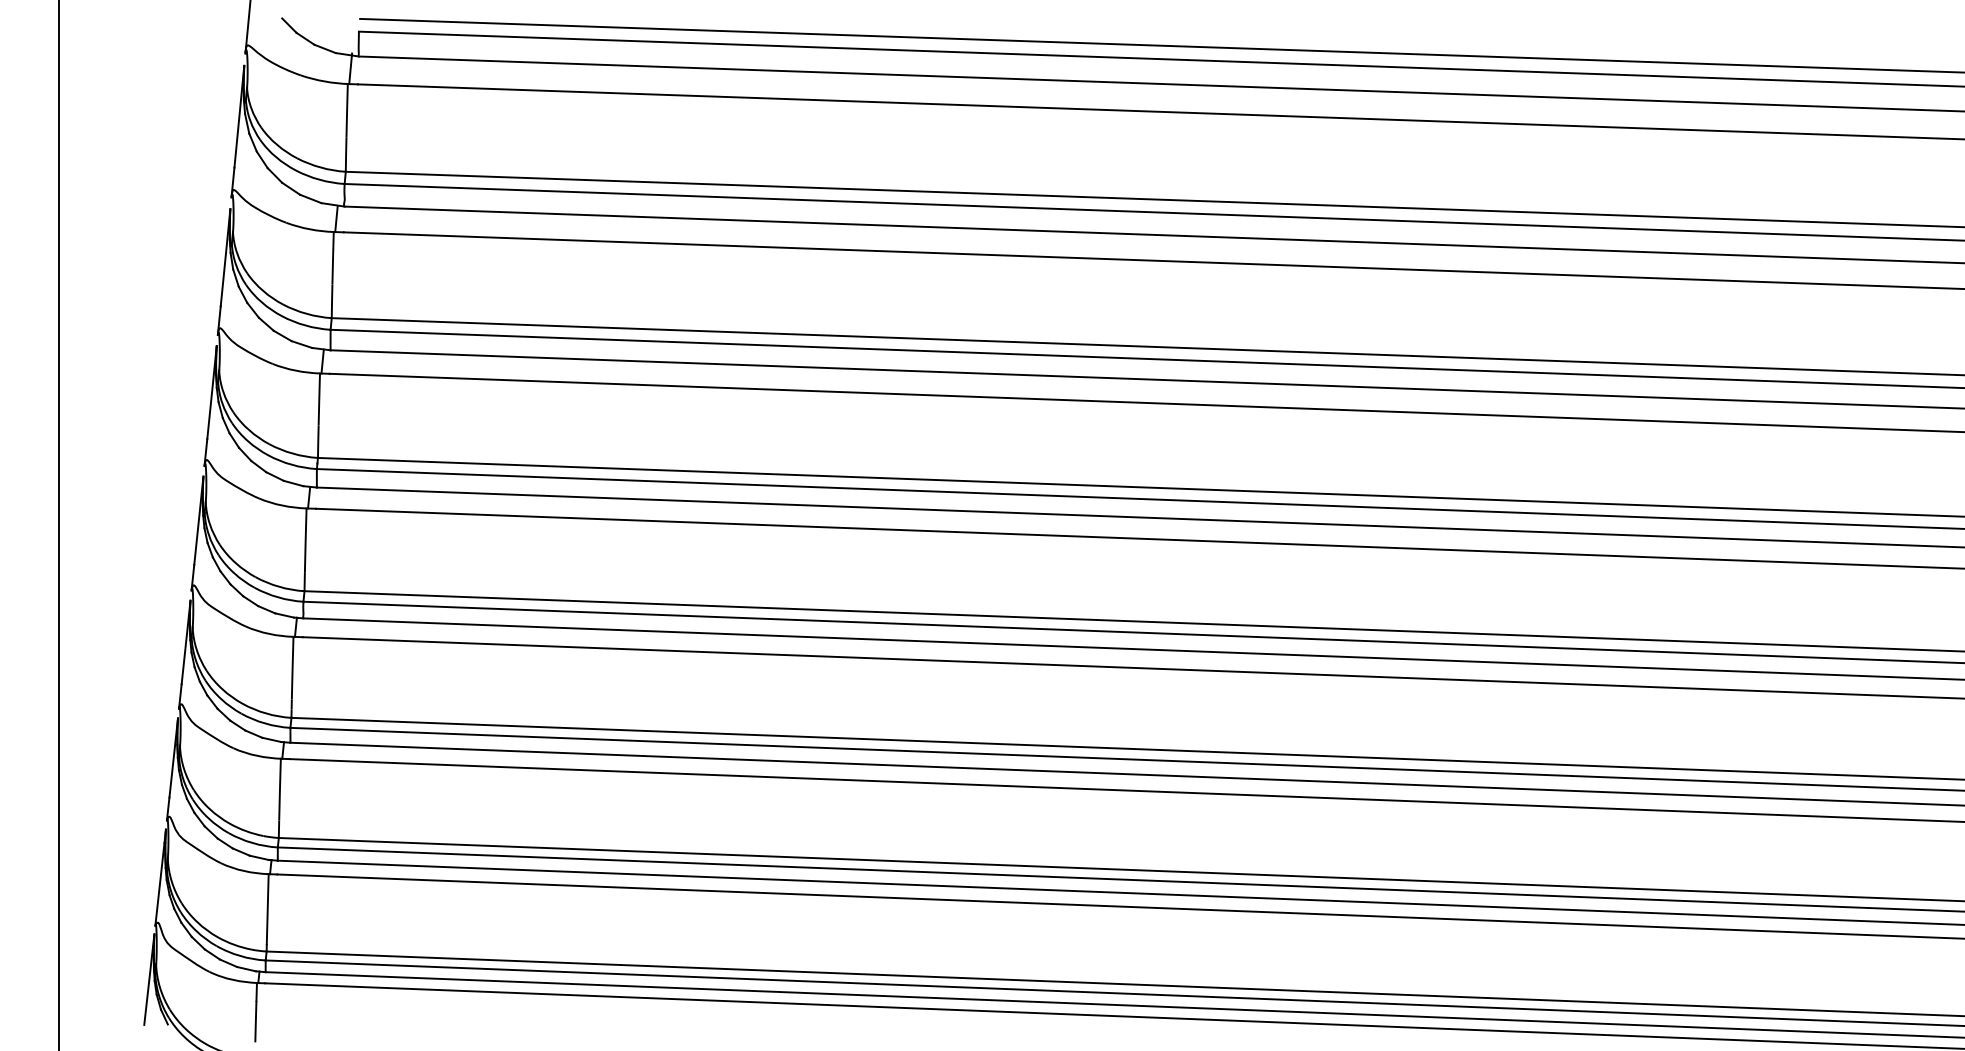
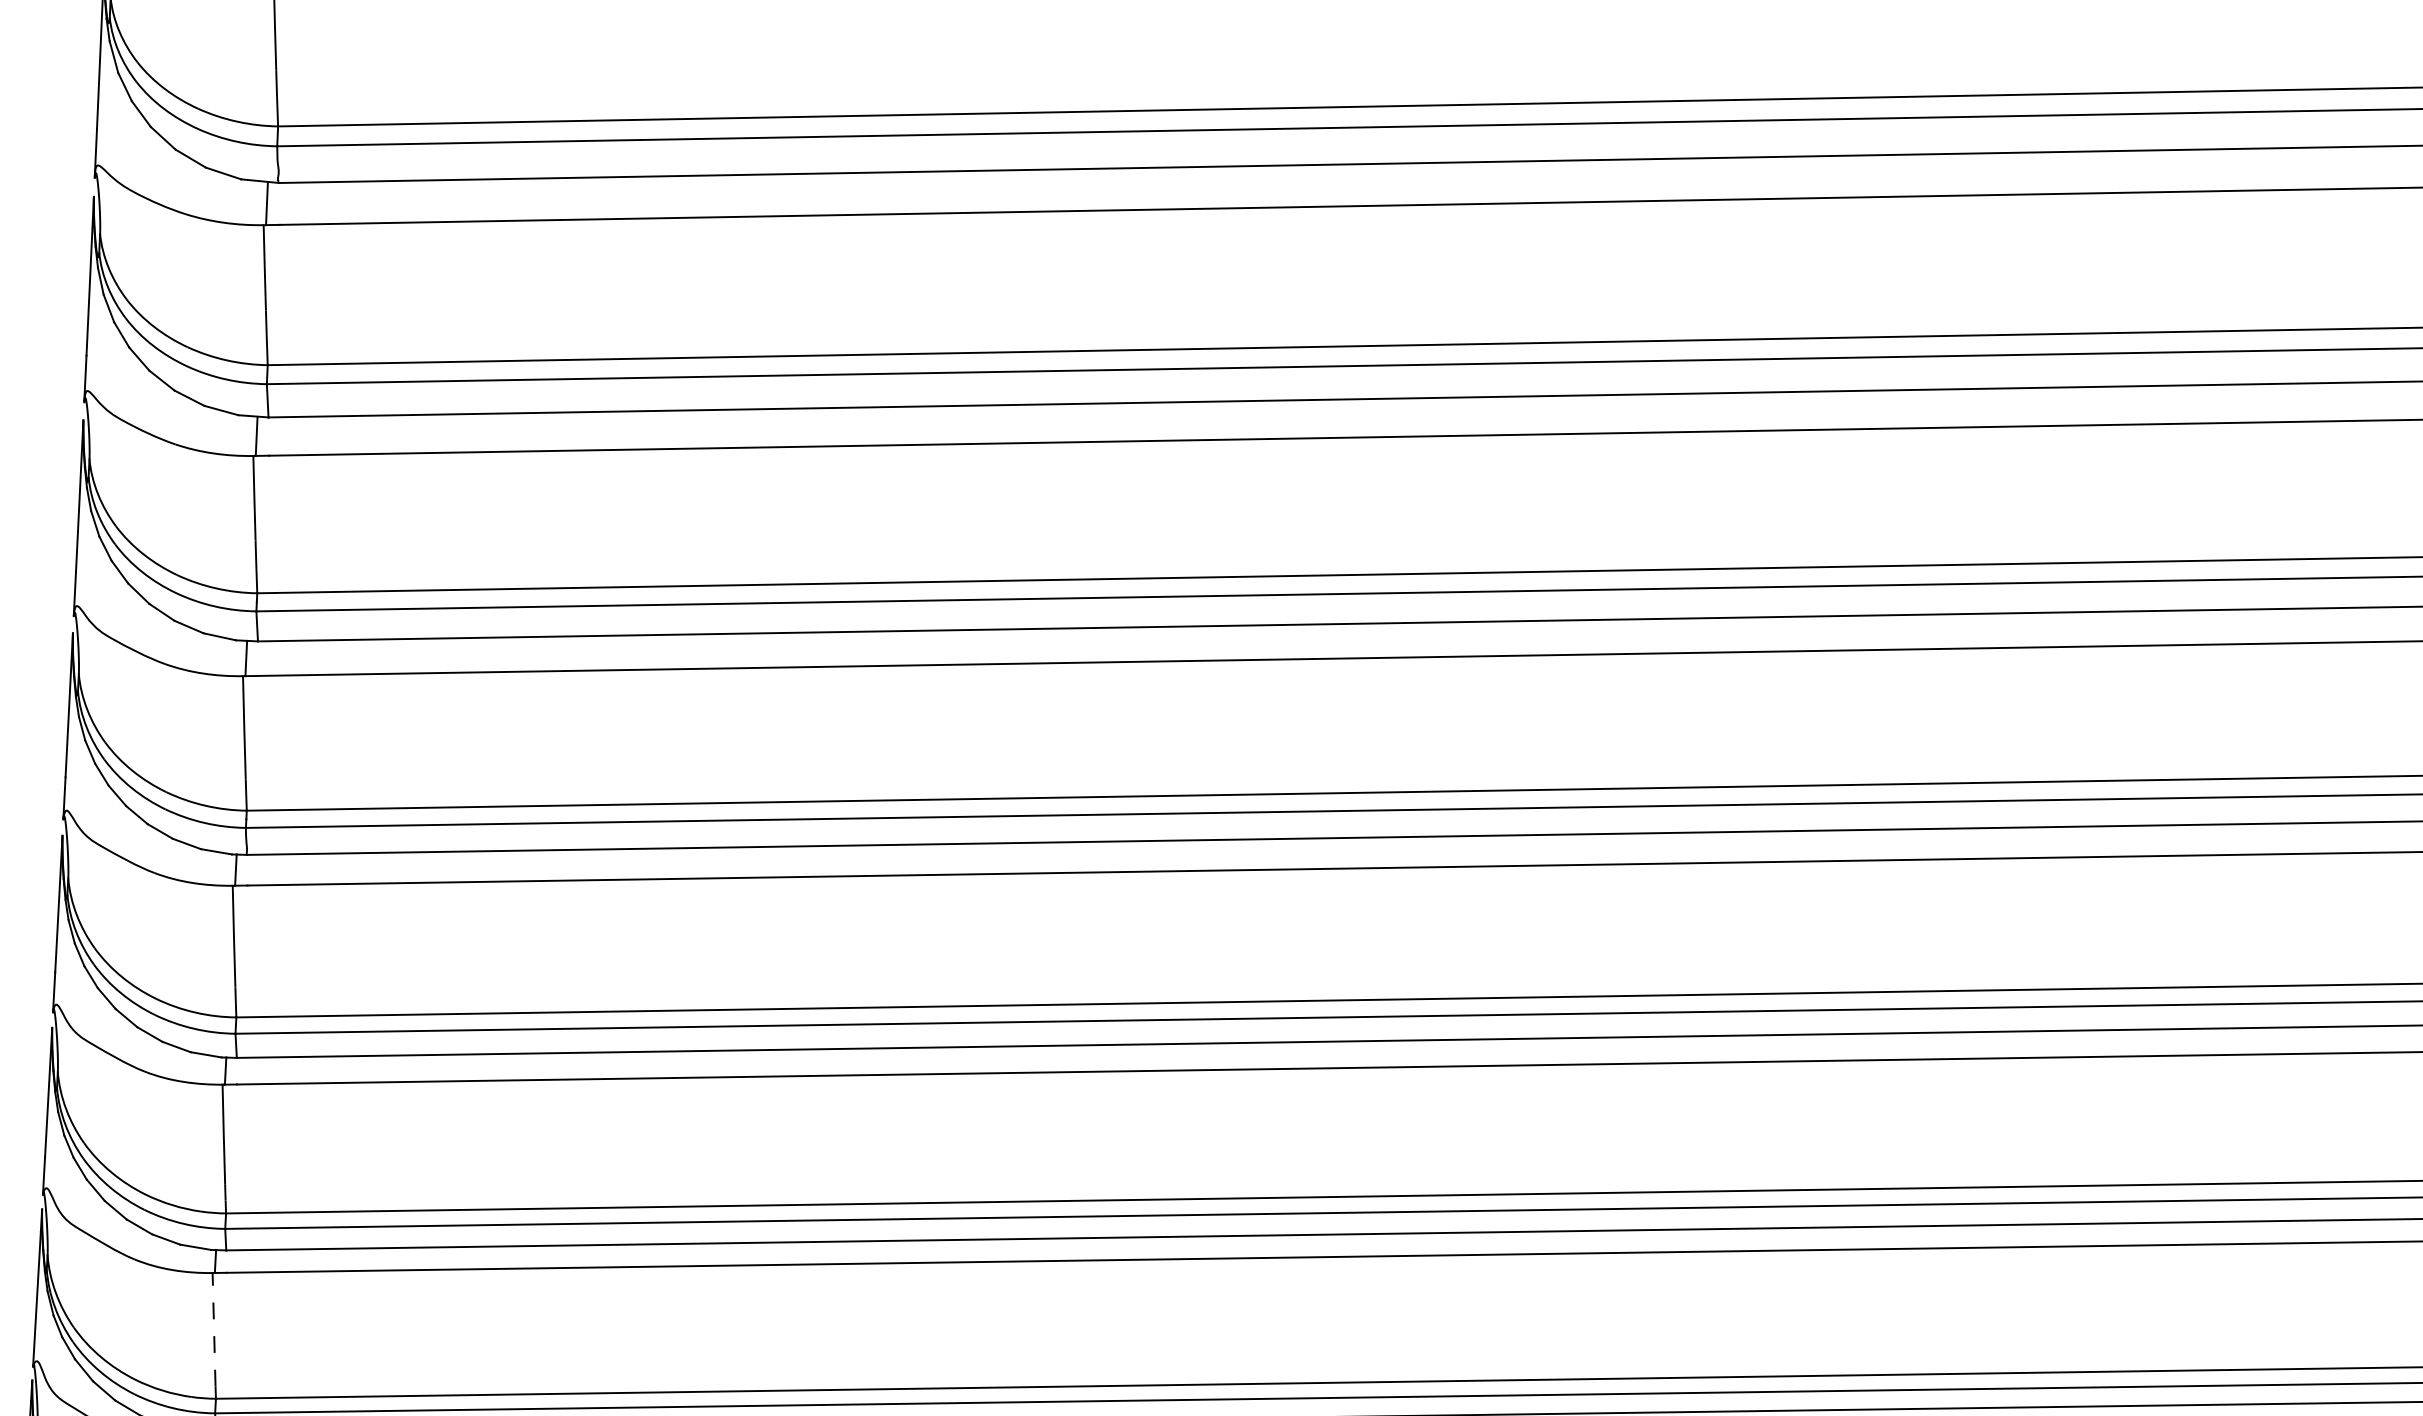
line: (267, 909) -> (213, 1330), solid -> dashed

